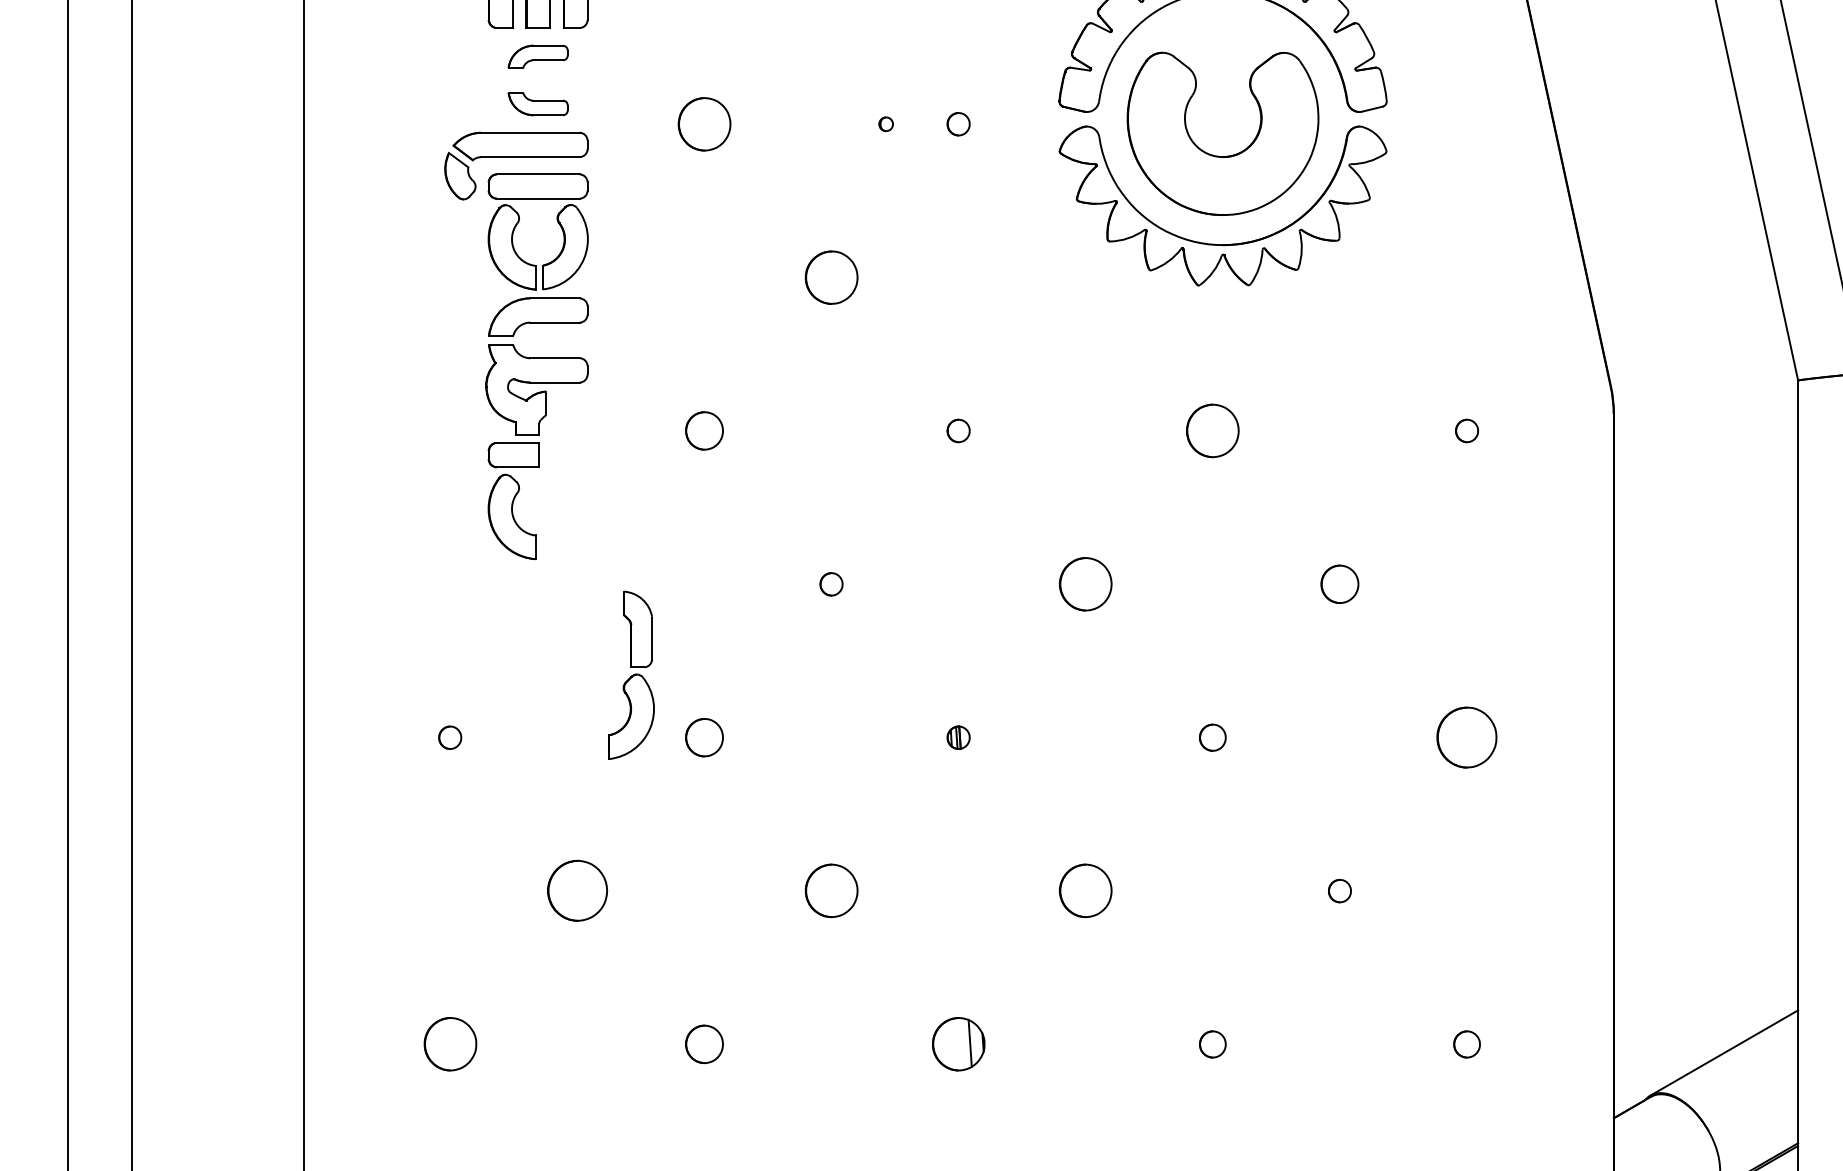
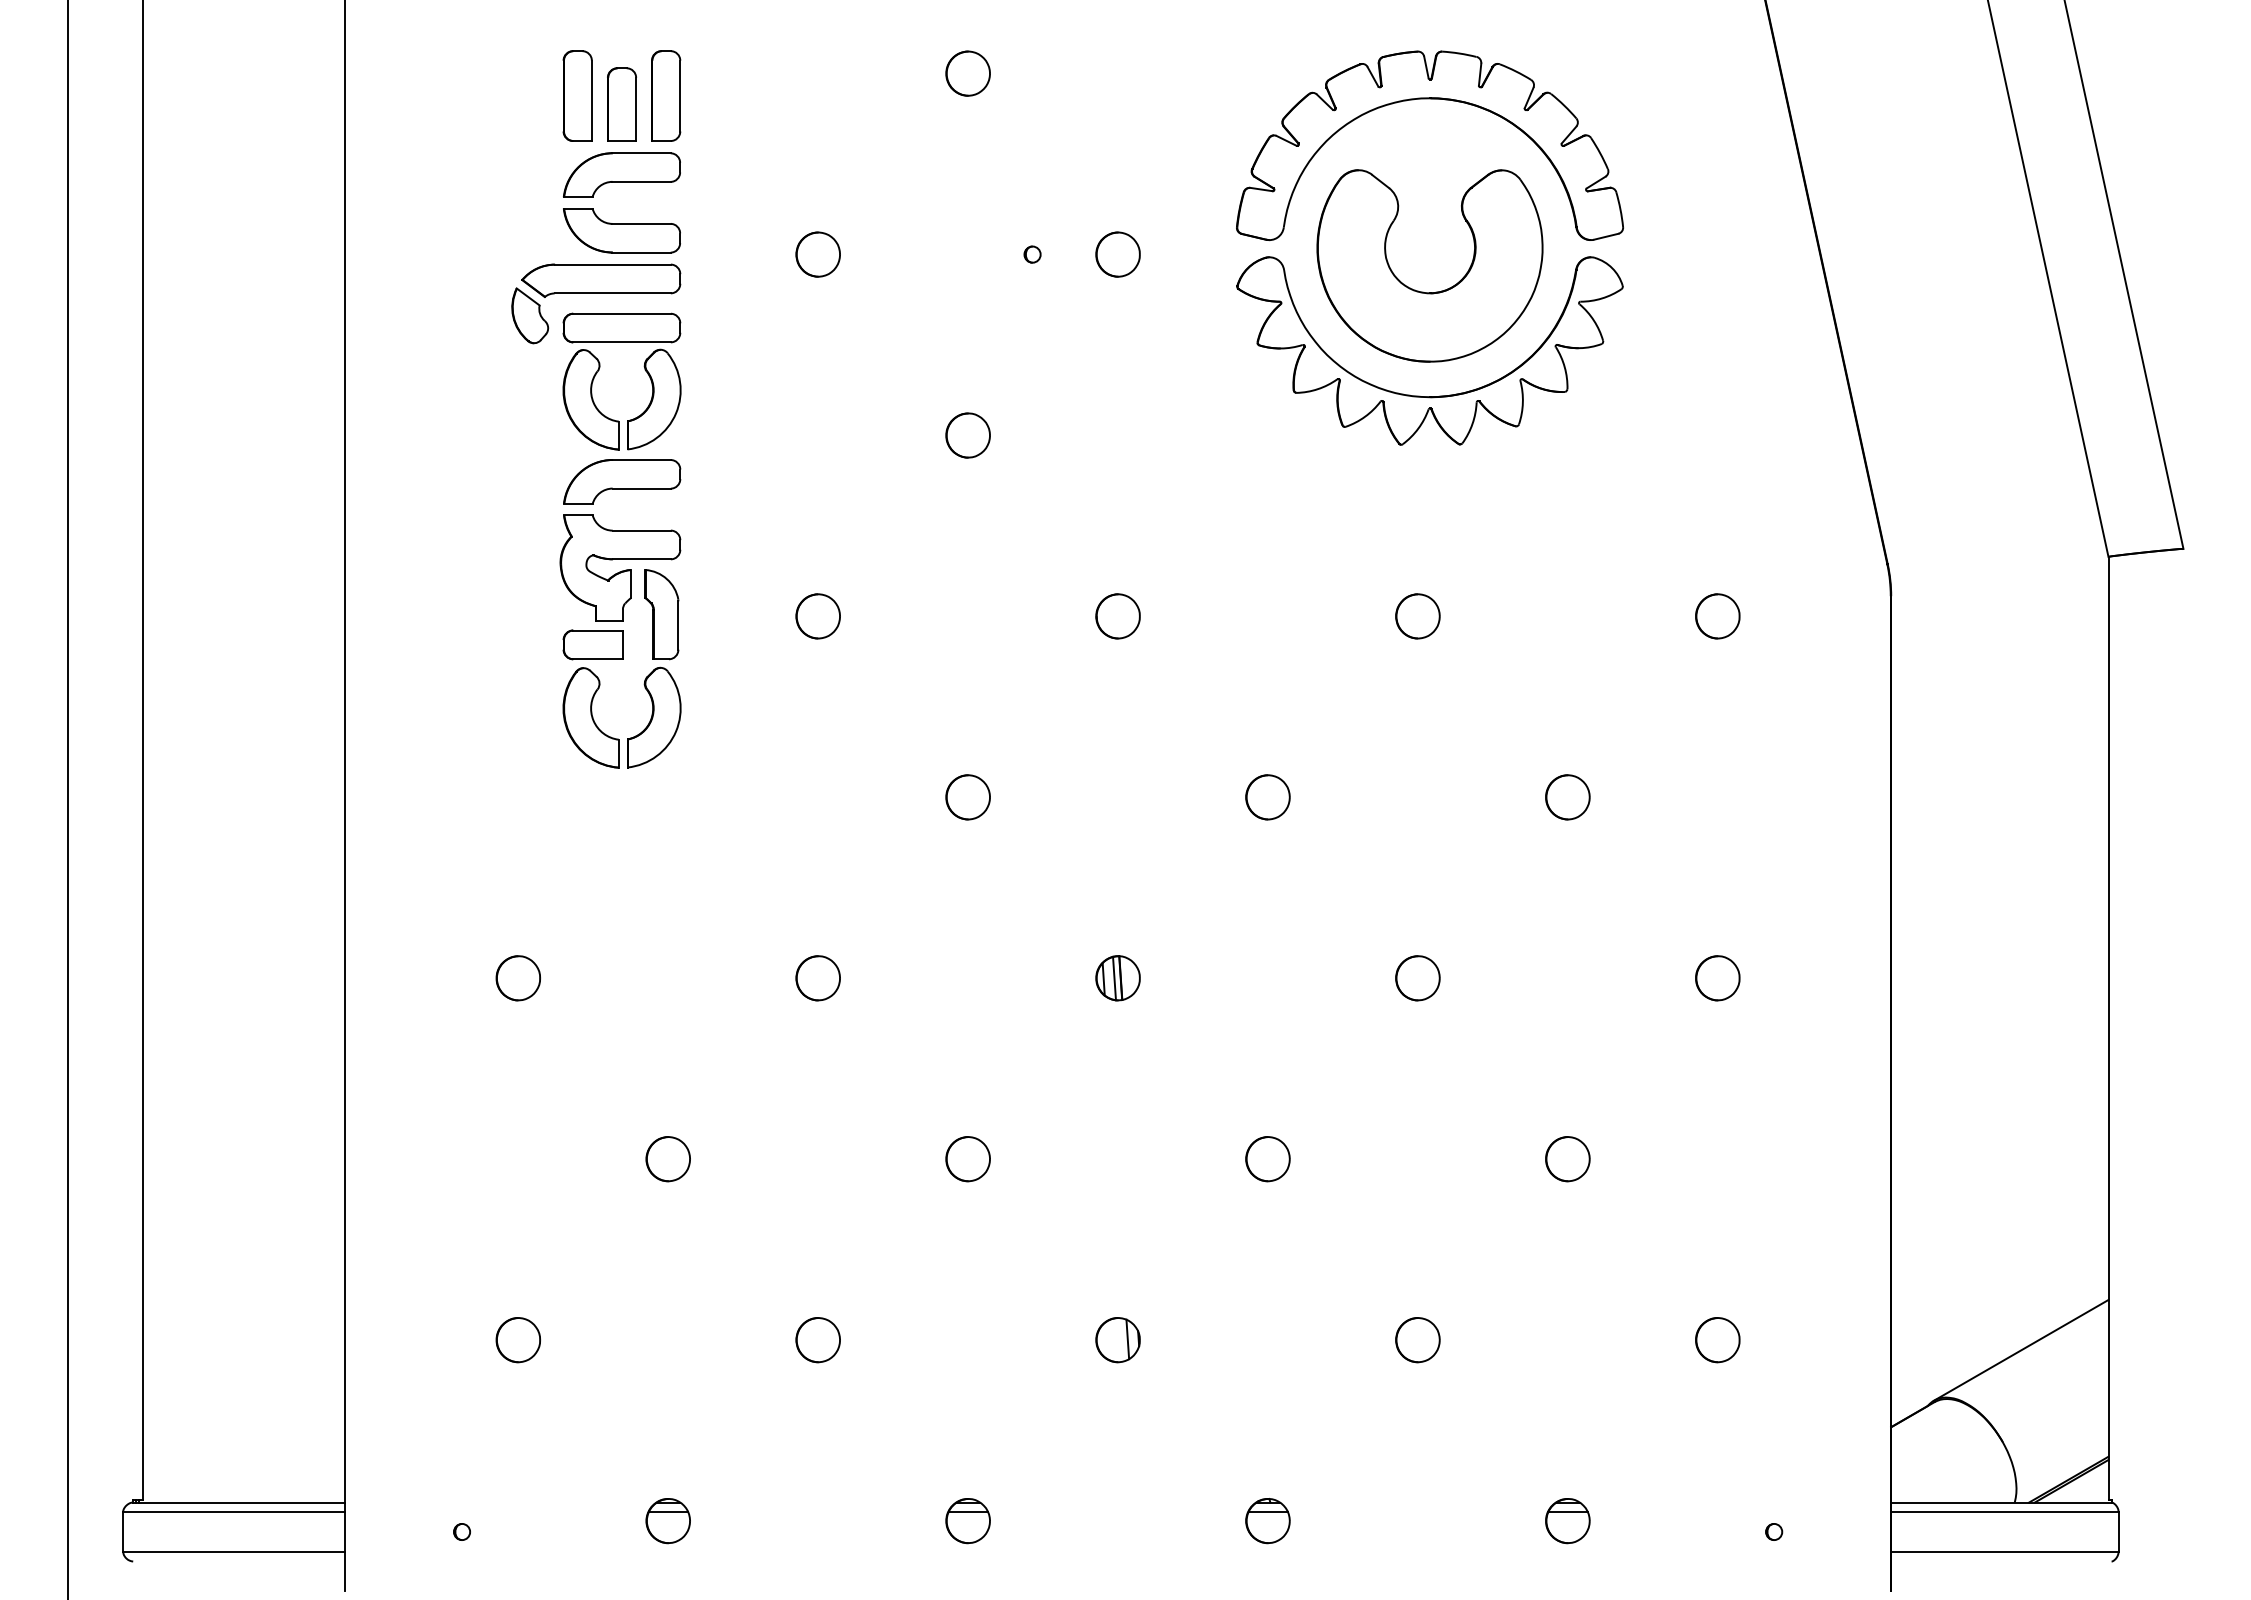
part: (537, 56) -> (621, 174), size x1.67
part: (537, 103) -> (621, 230), size x1.67
part: (703, 124) -> (817, 254), size x0.71
part: (958, 124) -> (1117, 254), size x1.67
part: (831, 277) -> (967, 435), size x0.71
part: (958, 431) -> (1117, 616), size x1.67
part: (1212, 431) -> (1417, 616), size x0.71
part: (1466, 431) -> (1717, 616), size x1.67
part: (831, 584) -> (967, 797), size x1.67
part: (1085, 584) -> (1267, 797), size x0.71
part: (631, 675) -> (654, 668), moved
part: (449, 737) -> (517, 978), size x1.67
part: (958, 737) -> (1117, 978), size x1.67
part: (1212, 737) -> (1417, 978), size x1.43
part: (1466, 737) -> (1717, 978), size x0.62
part: (576, 891) -> (667, 1159), size x0.62
part: (831, 891) -> (967, 1159), size x0.71
part: (1085, 891) -> (1267, 1159), size x0.71
part: (1339, 891) -> (1567, 1159), size x1.67
part: (449, 1044) -> (517, 1340), size x0.71
part: (958, 1044) -> (1117, 1340), size x0.71
part: (1212, 1044) -> (1417, 1340), size x1.43
part: (1466, 1044) -> (1717, 1340), size x1.43

